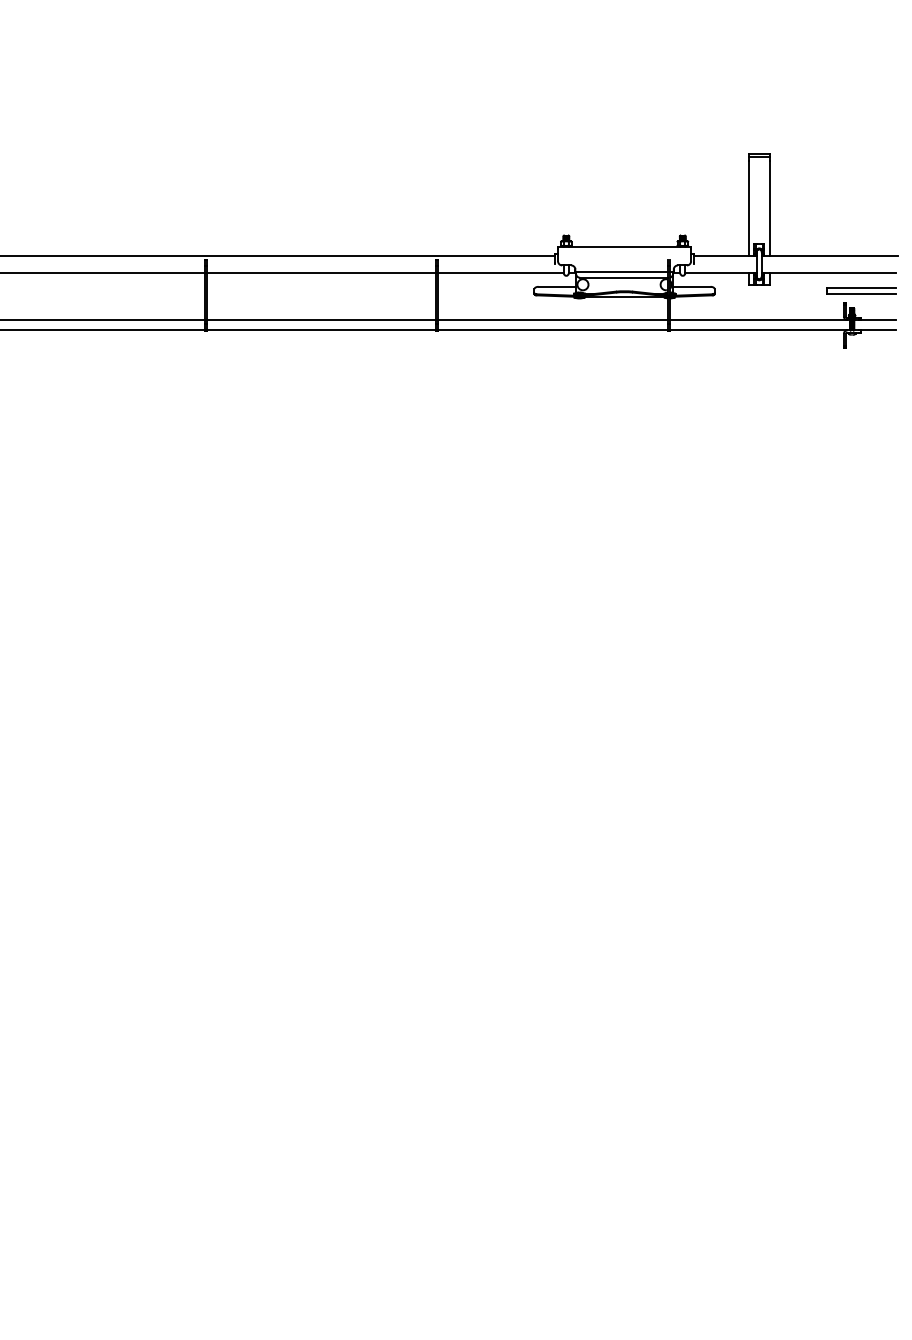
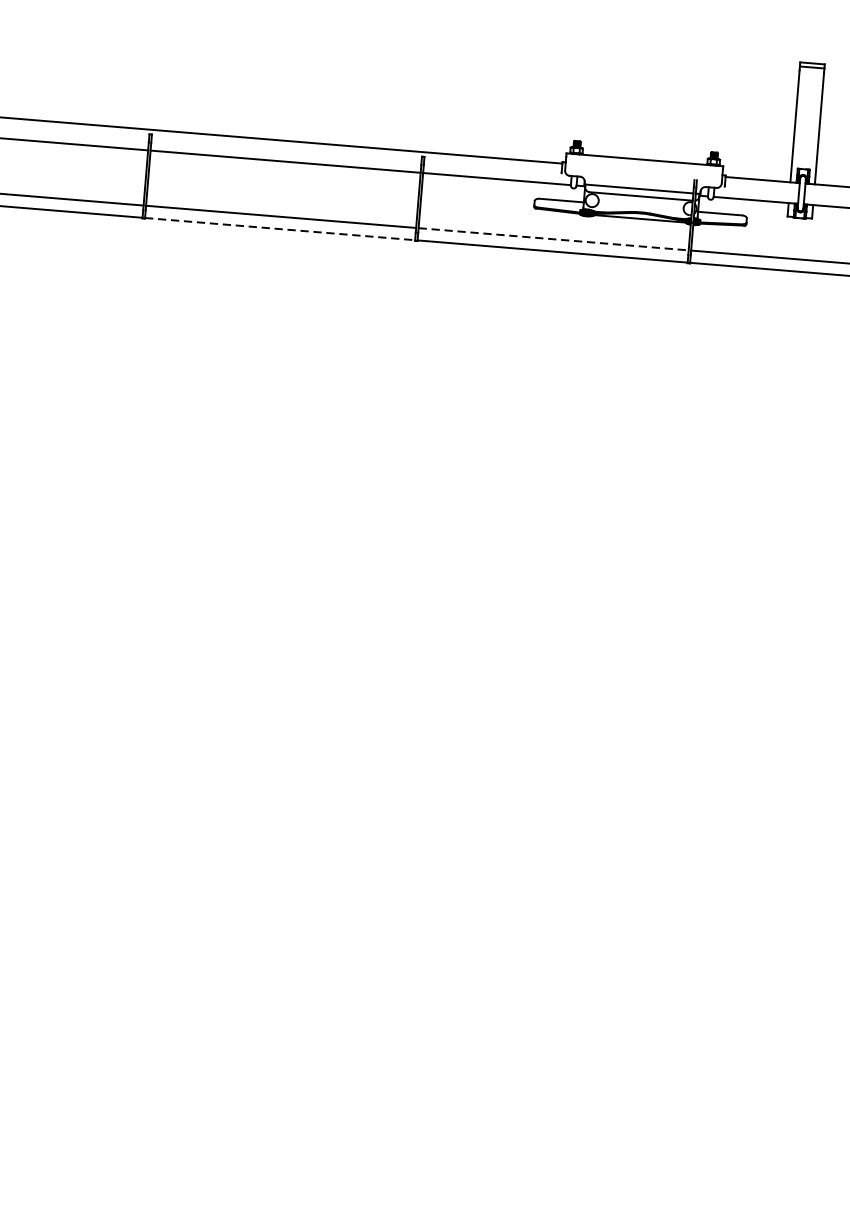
line: (553, 320) -> (554, 239), solid -> dashed
line: (321, 330) -> (279, 229), solid -> dashed

